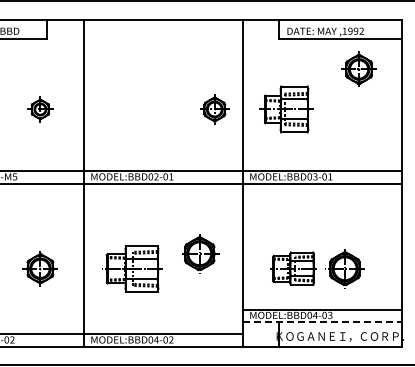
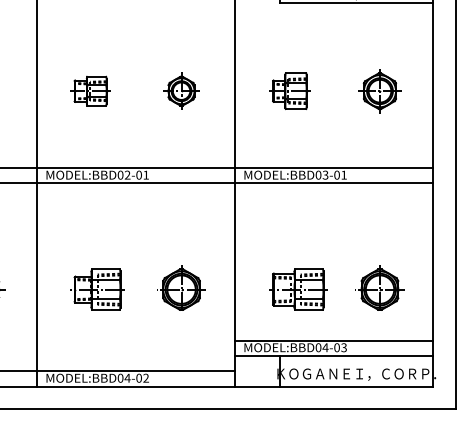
part: (358, 68) -> (379, 90), moved
part: (126, 109) -> (90, 91), added
part: (214, 109) -> (181, 91), moved
part: (286, 109) -> (289, 91), size x0.62
part: (200, 253) -> (182, 289), moved
part: (131, 268) -> (96, 289), size x0.71
part: (344, 268) -> (379, 289), moved
line: (322, 322) -> (334, 356), dashed -> solid

